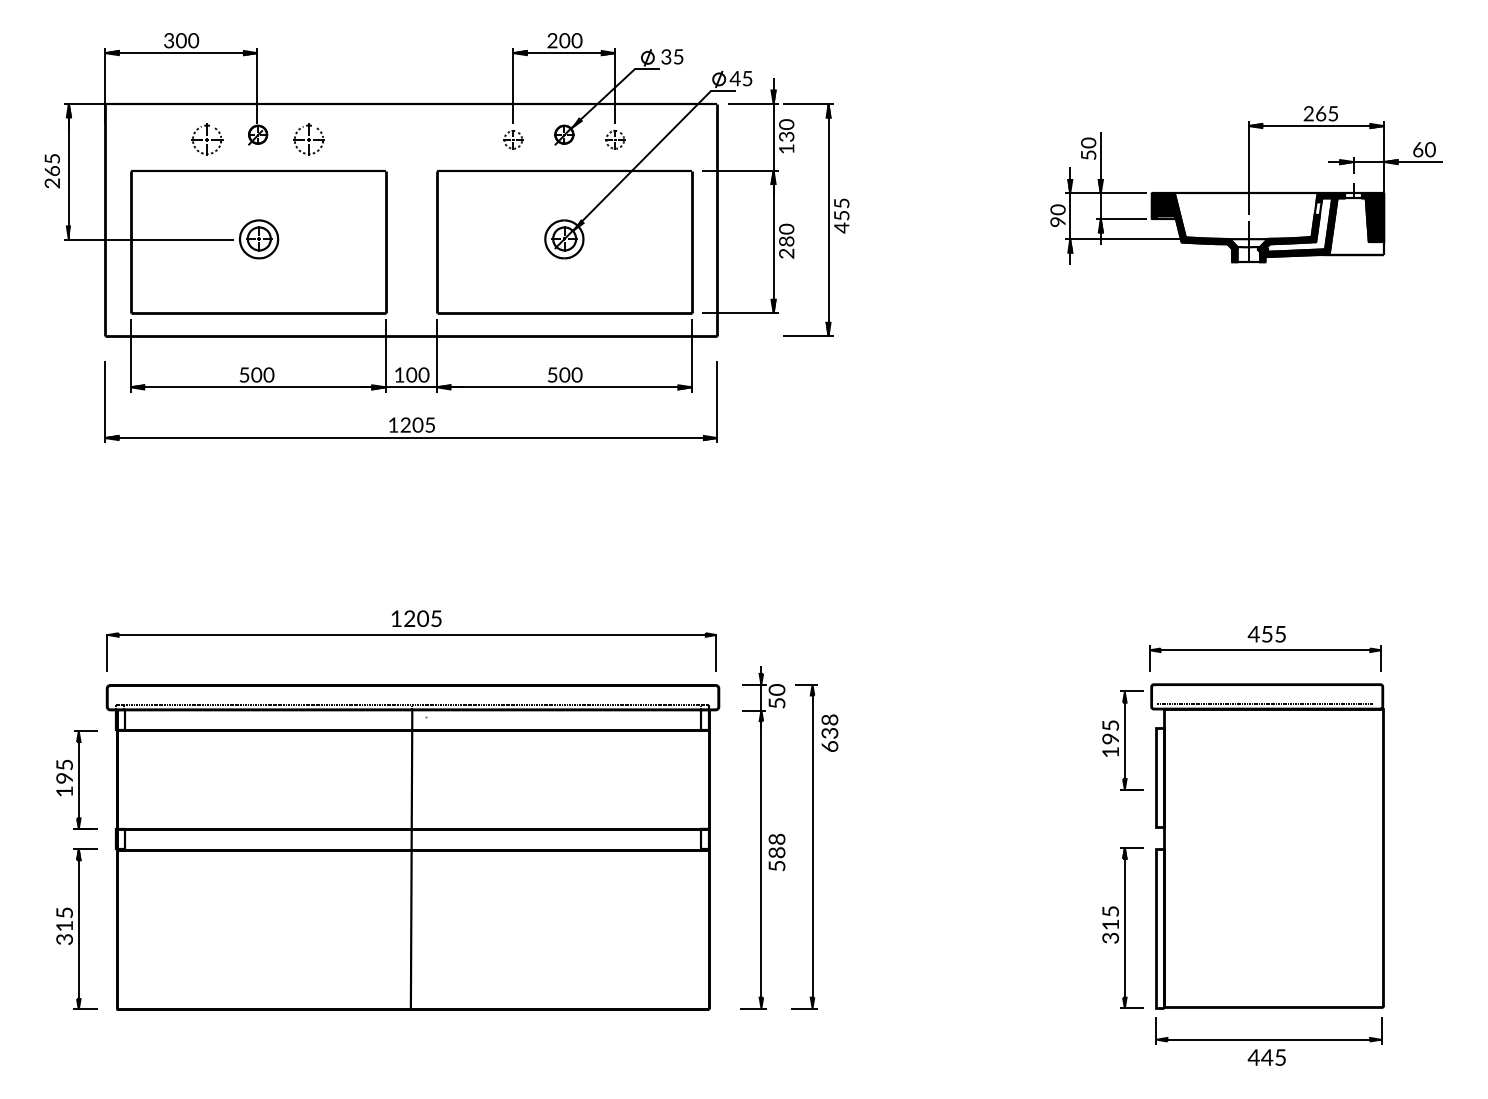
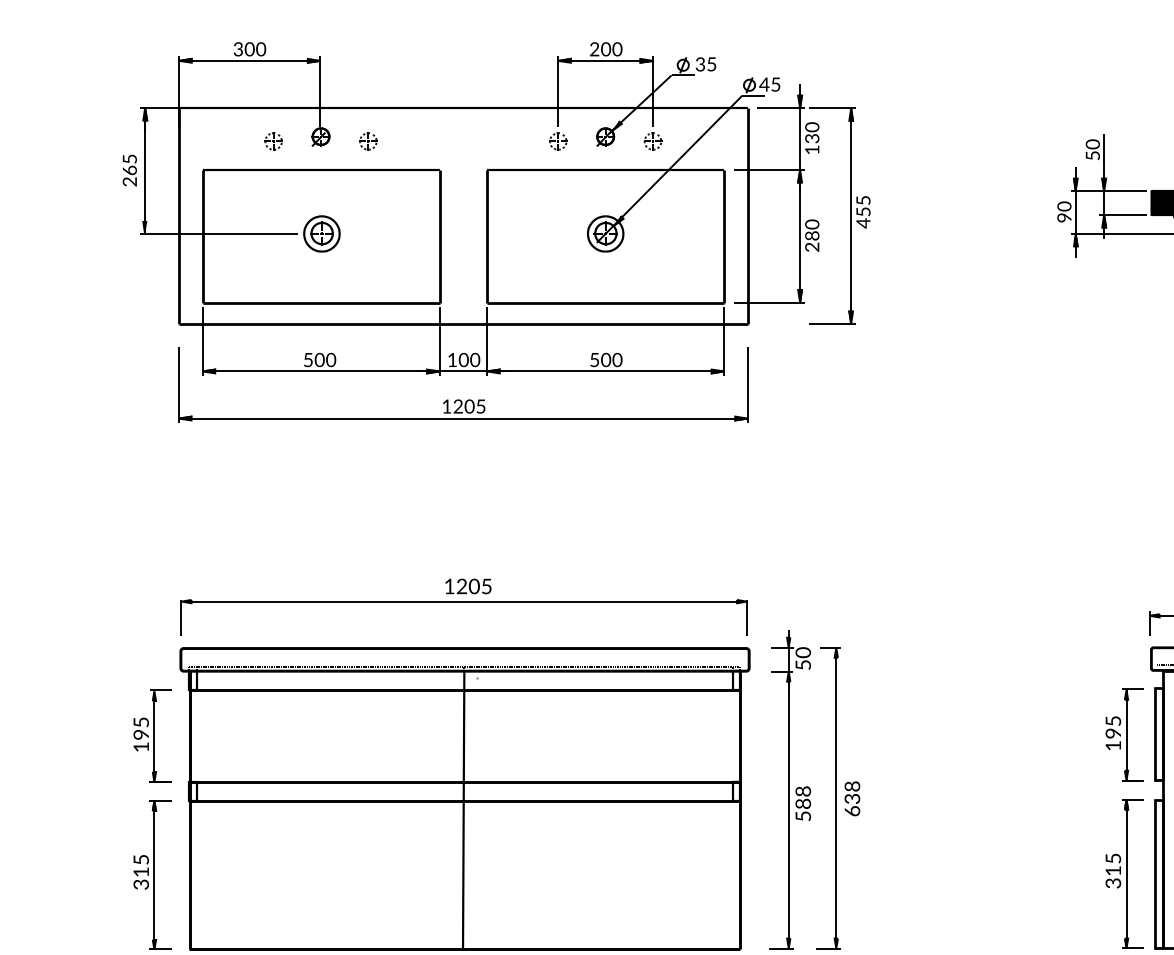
part: (206, 139) -> (273, 141), size x0.62
part: (308, 139) -> (367, 141), size x0.62
text: (829, 732) -> (852, 798), moved
part: (1122, 740) -> (1124, 734), moved

